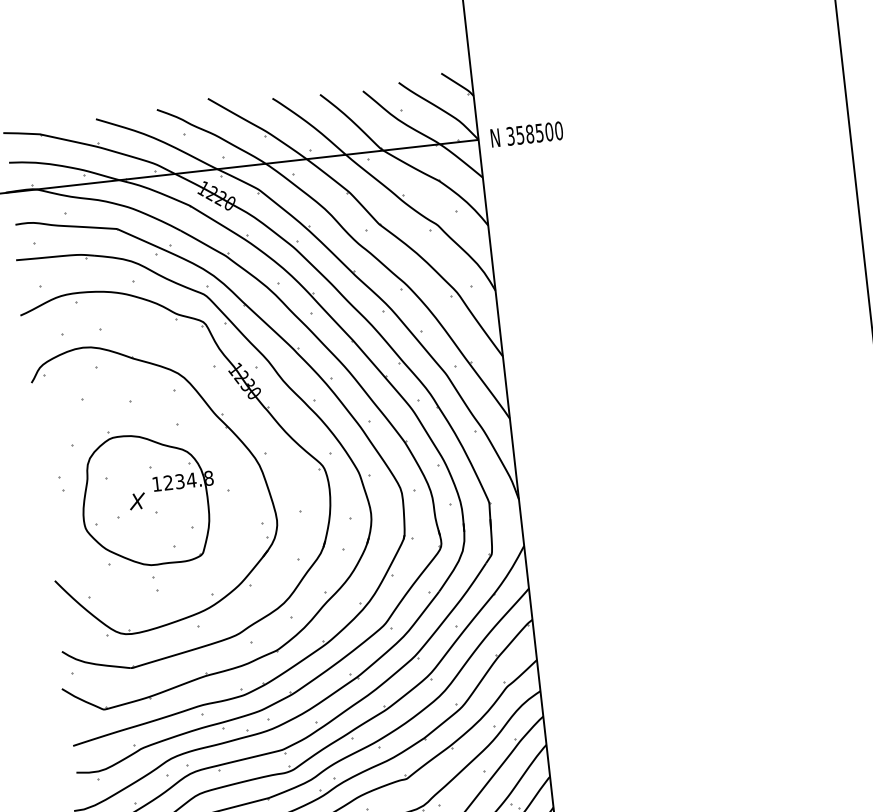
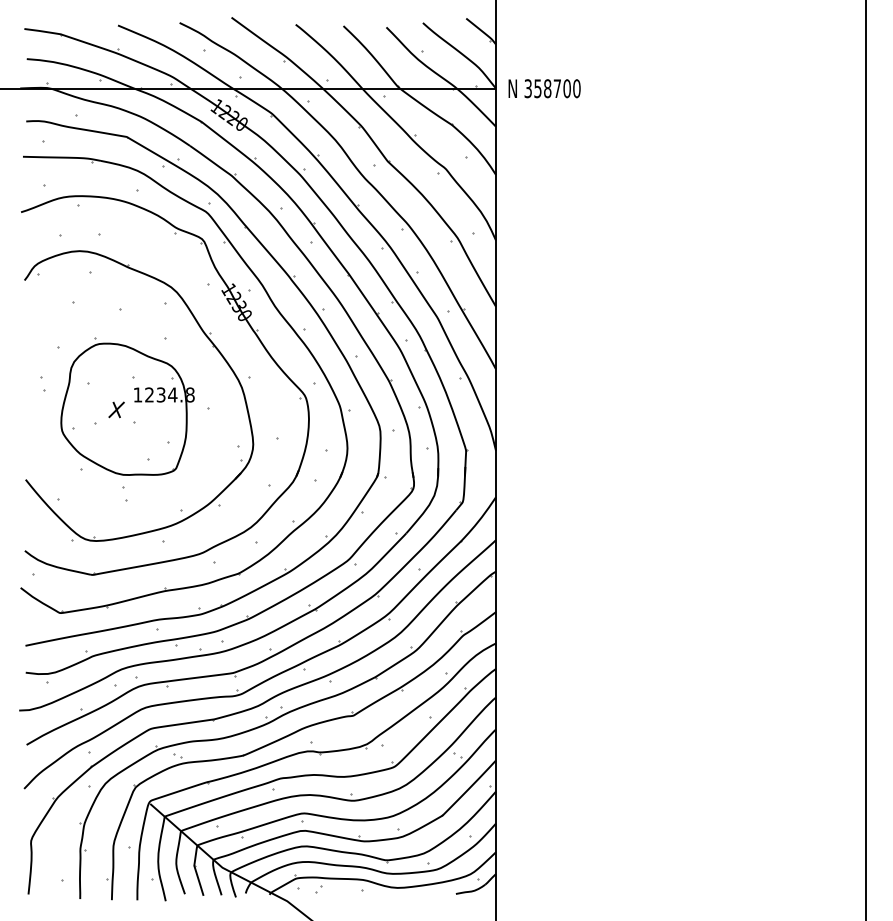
text: (538, 132) -> (556, 88), 358500 -> 358700

